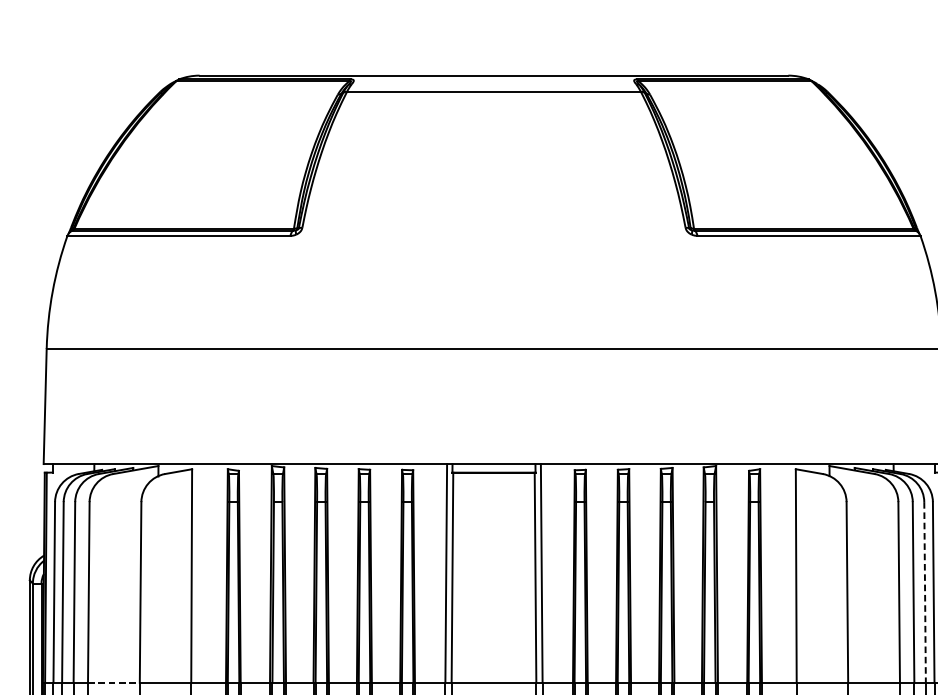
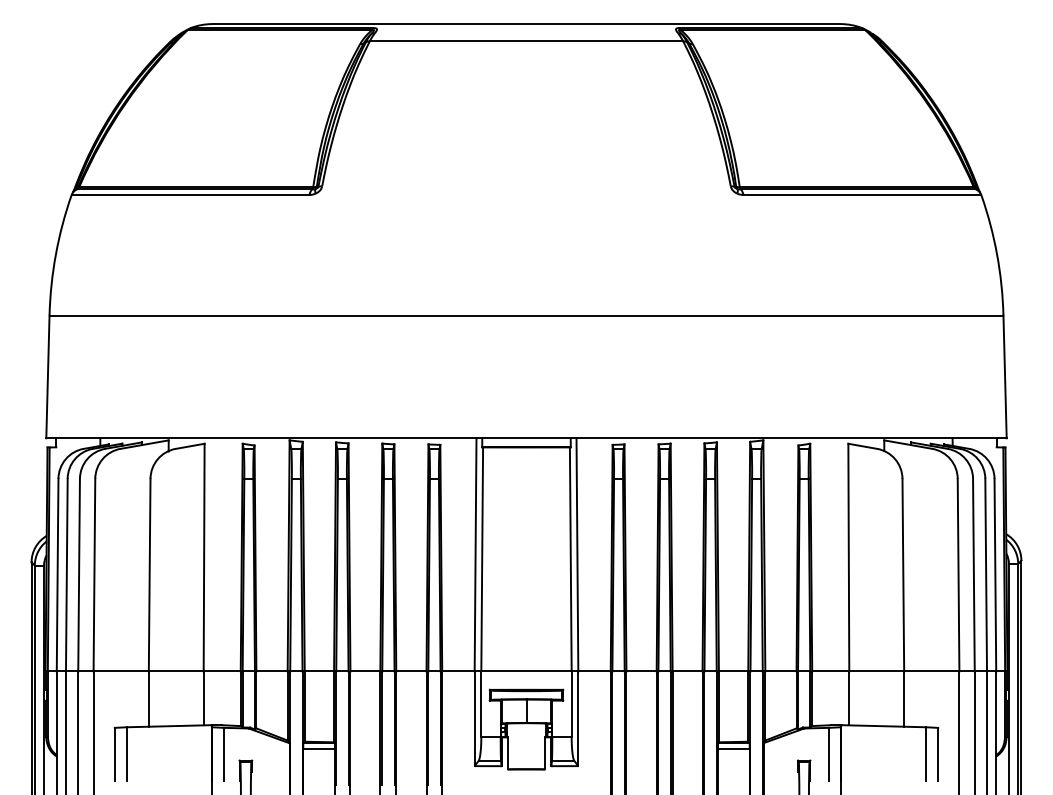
line: (925, 592) -> (986, 575), dashed -> solid
line: (114, 682) -> (121, 671), dashed -> solid

